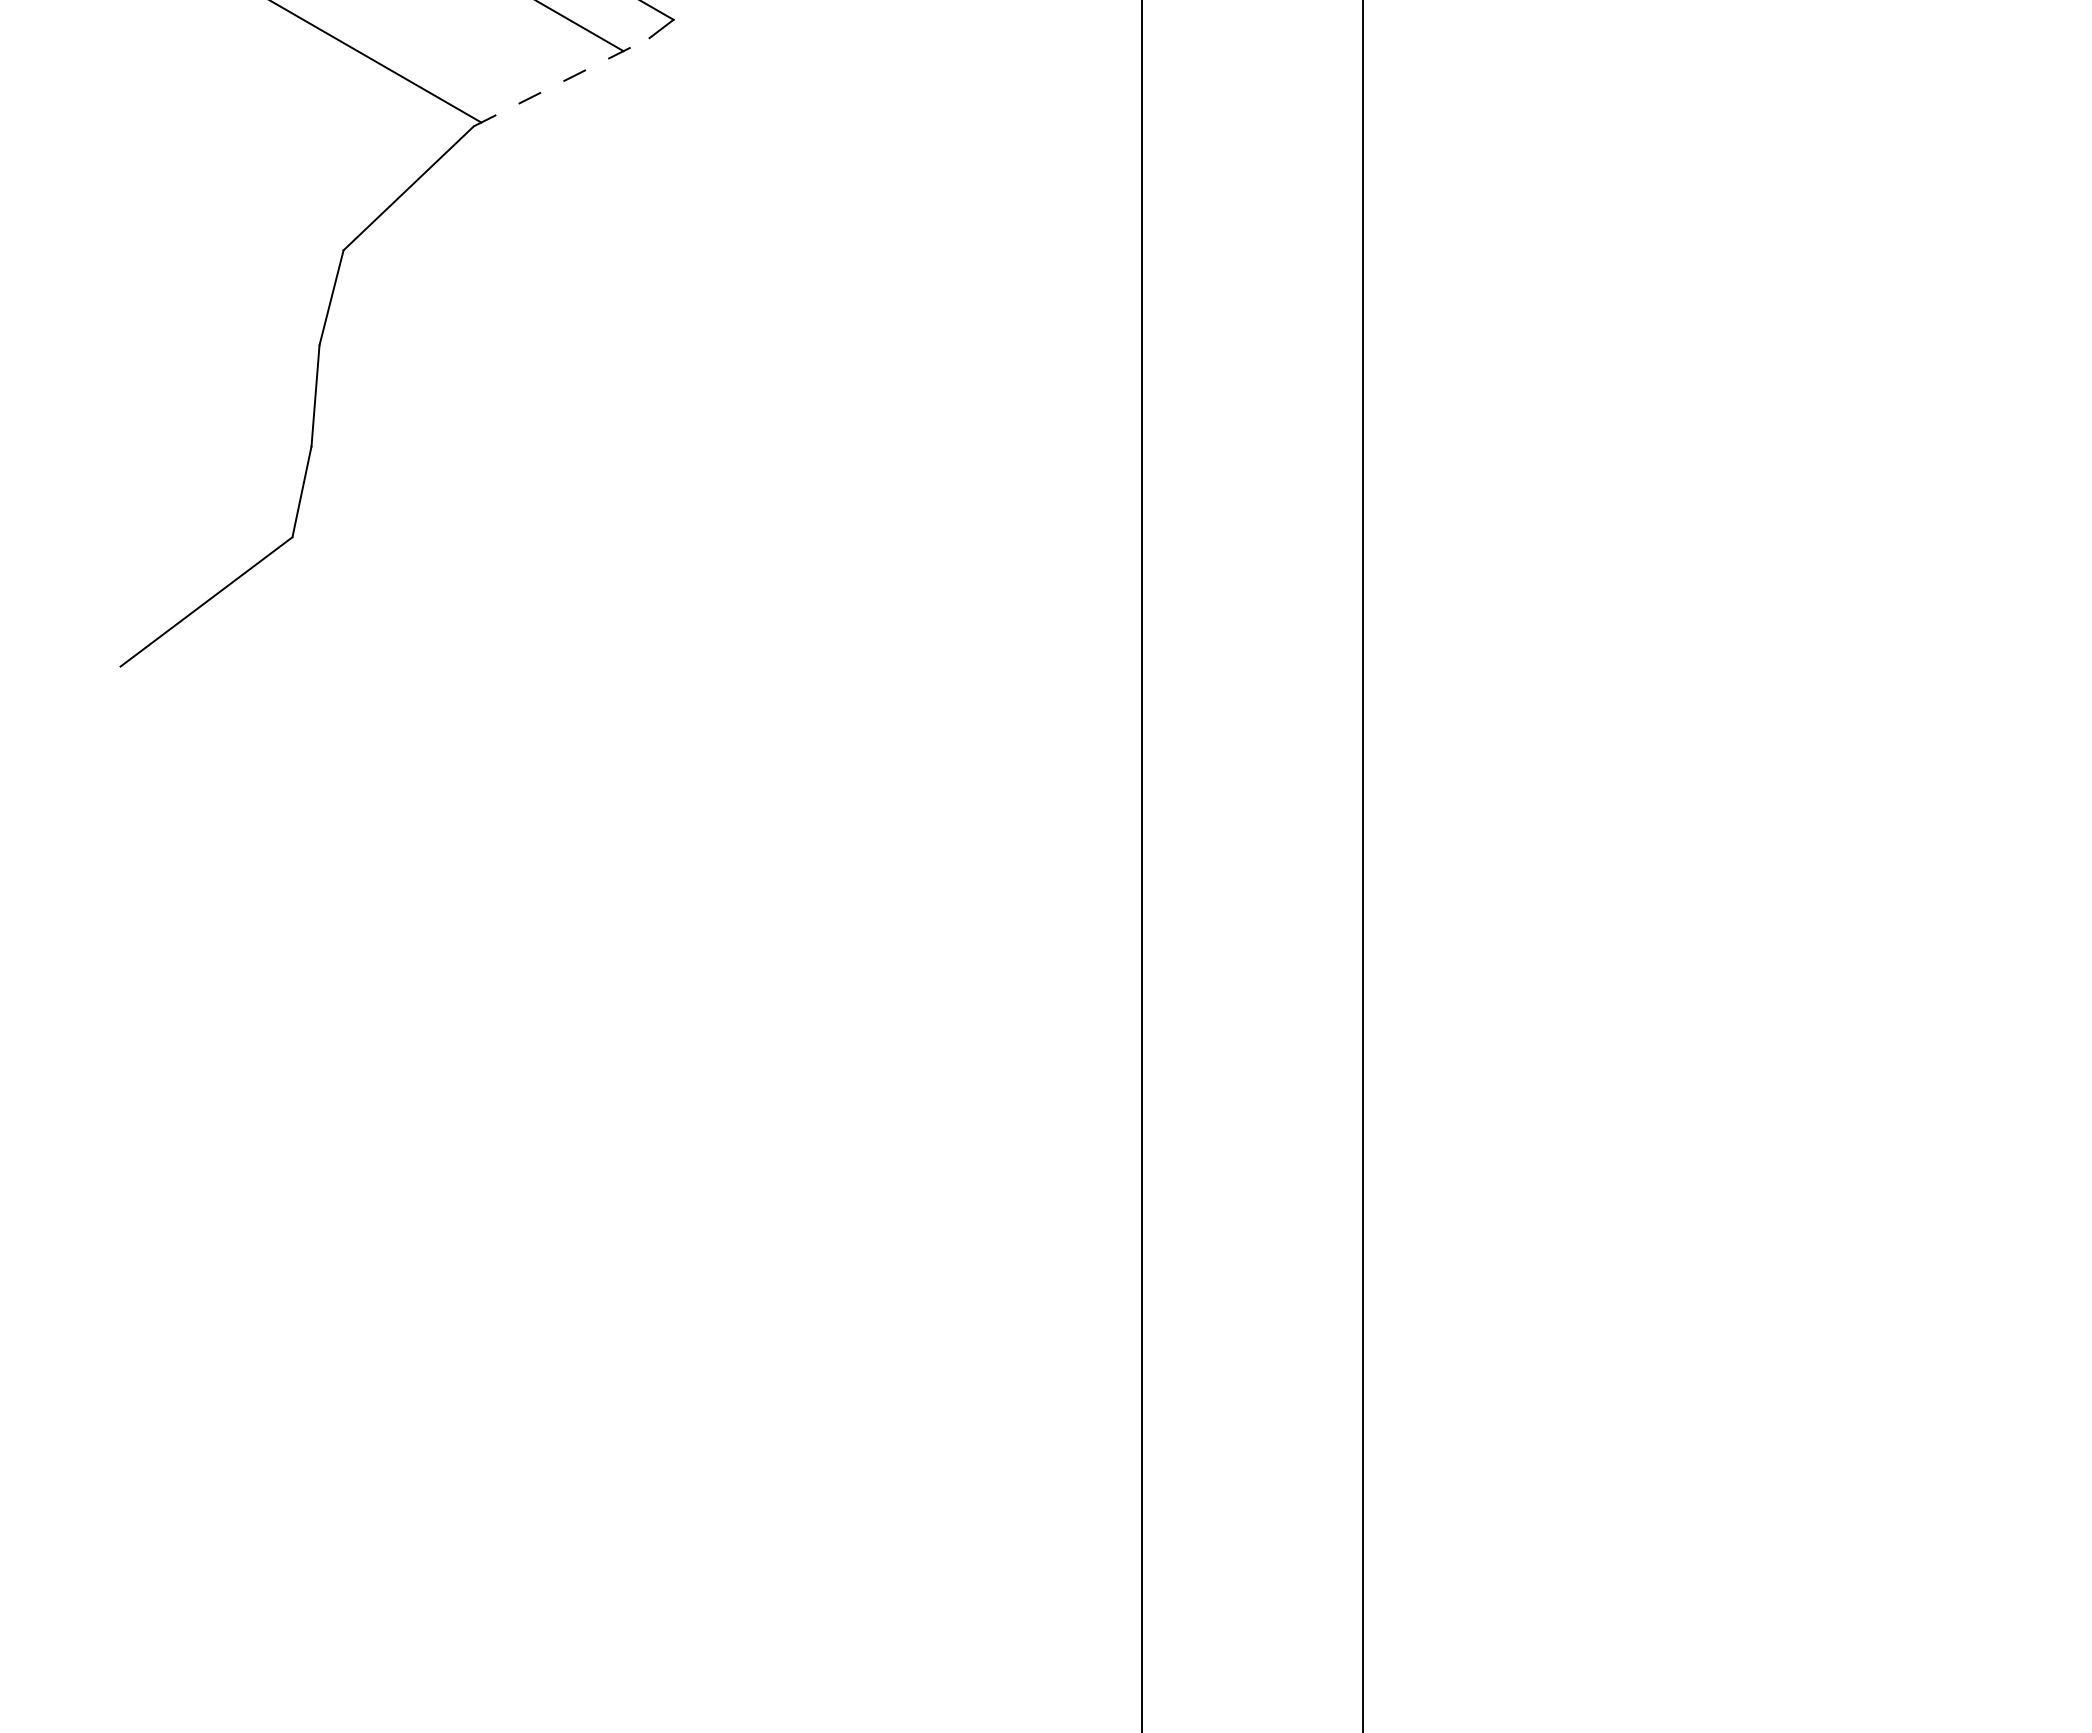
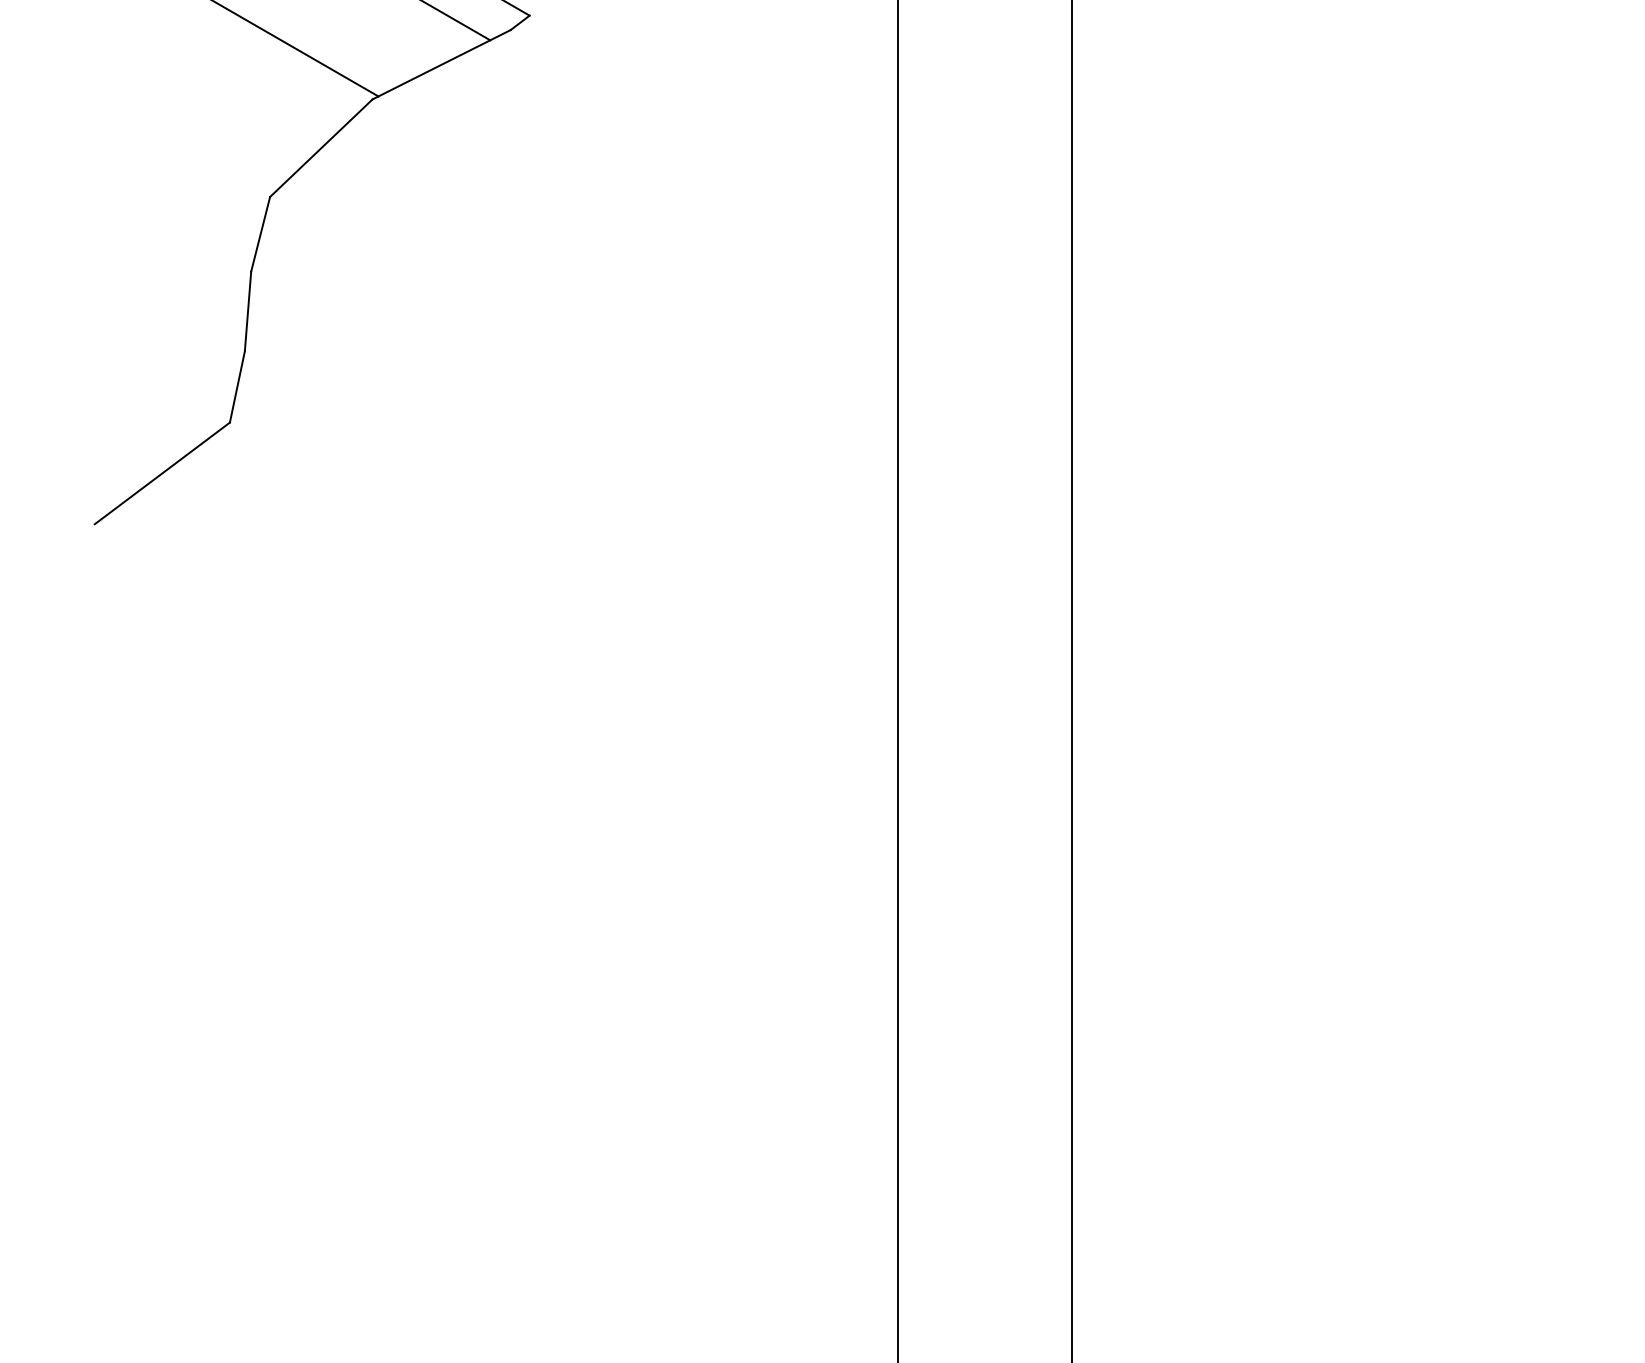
line: (562, 81) -> (442, 64), dashed -> solid

